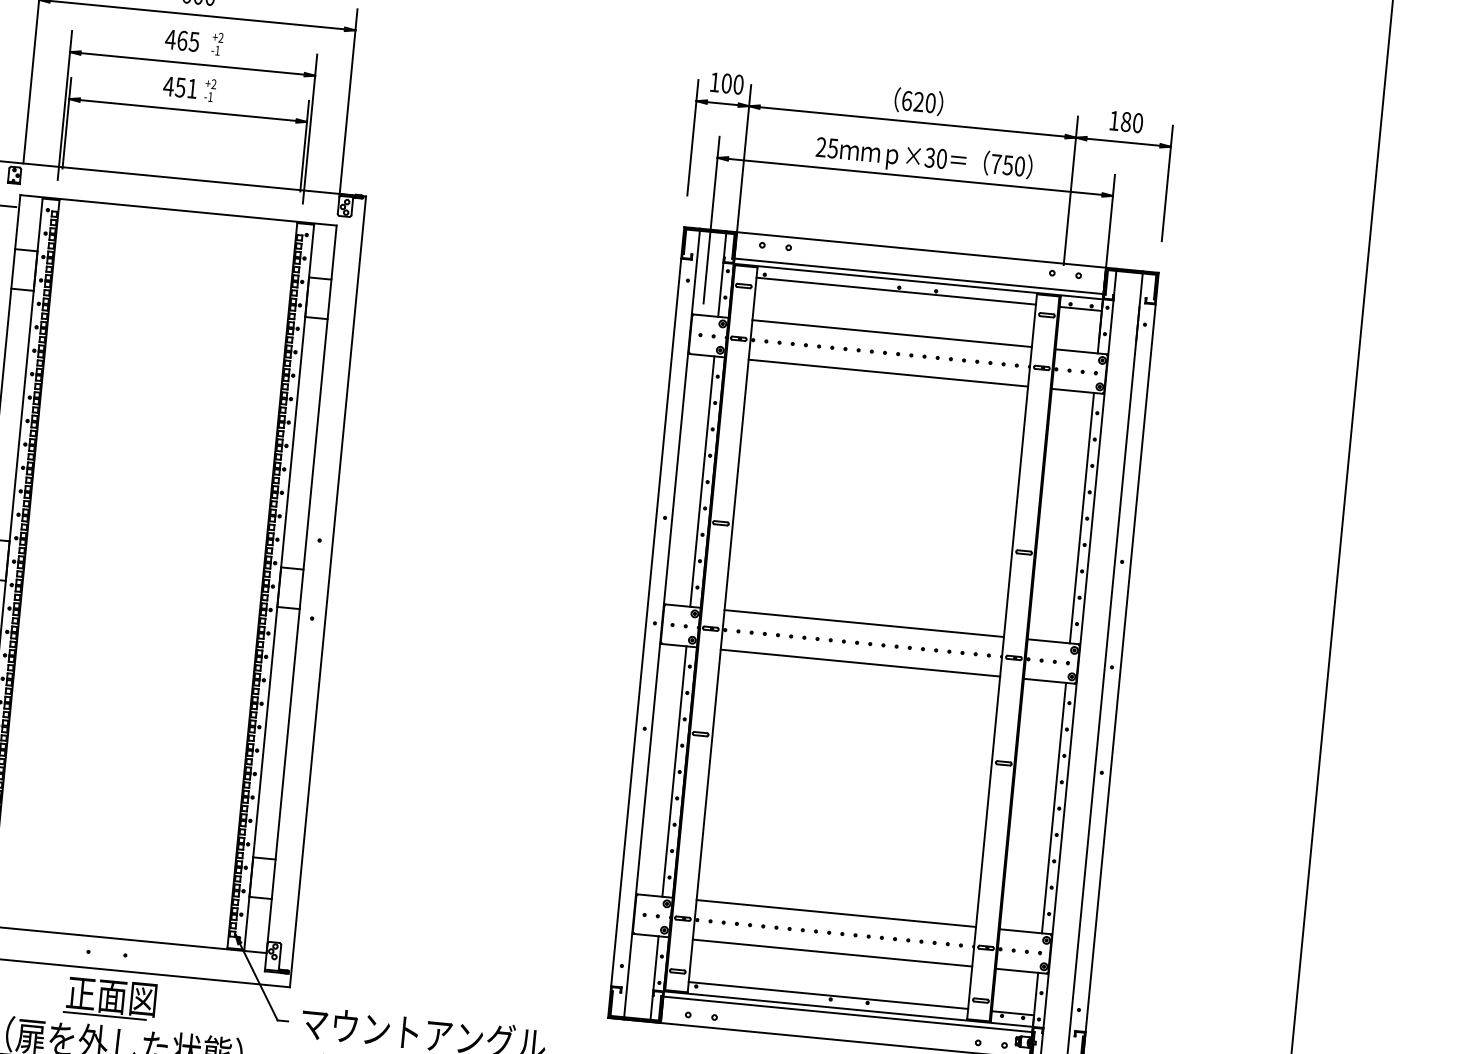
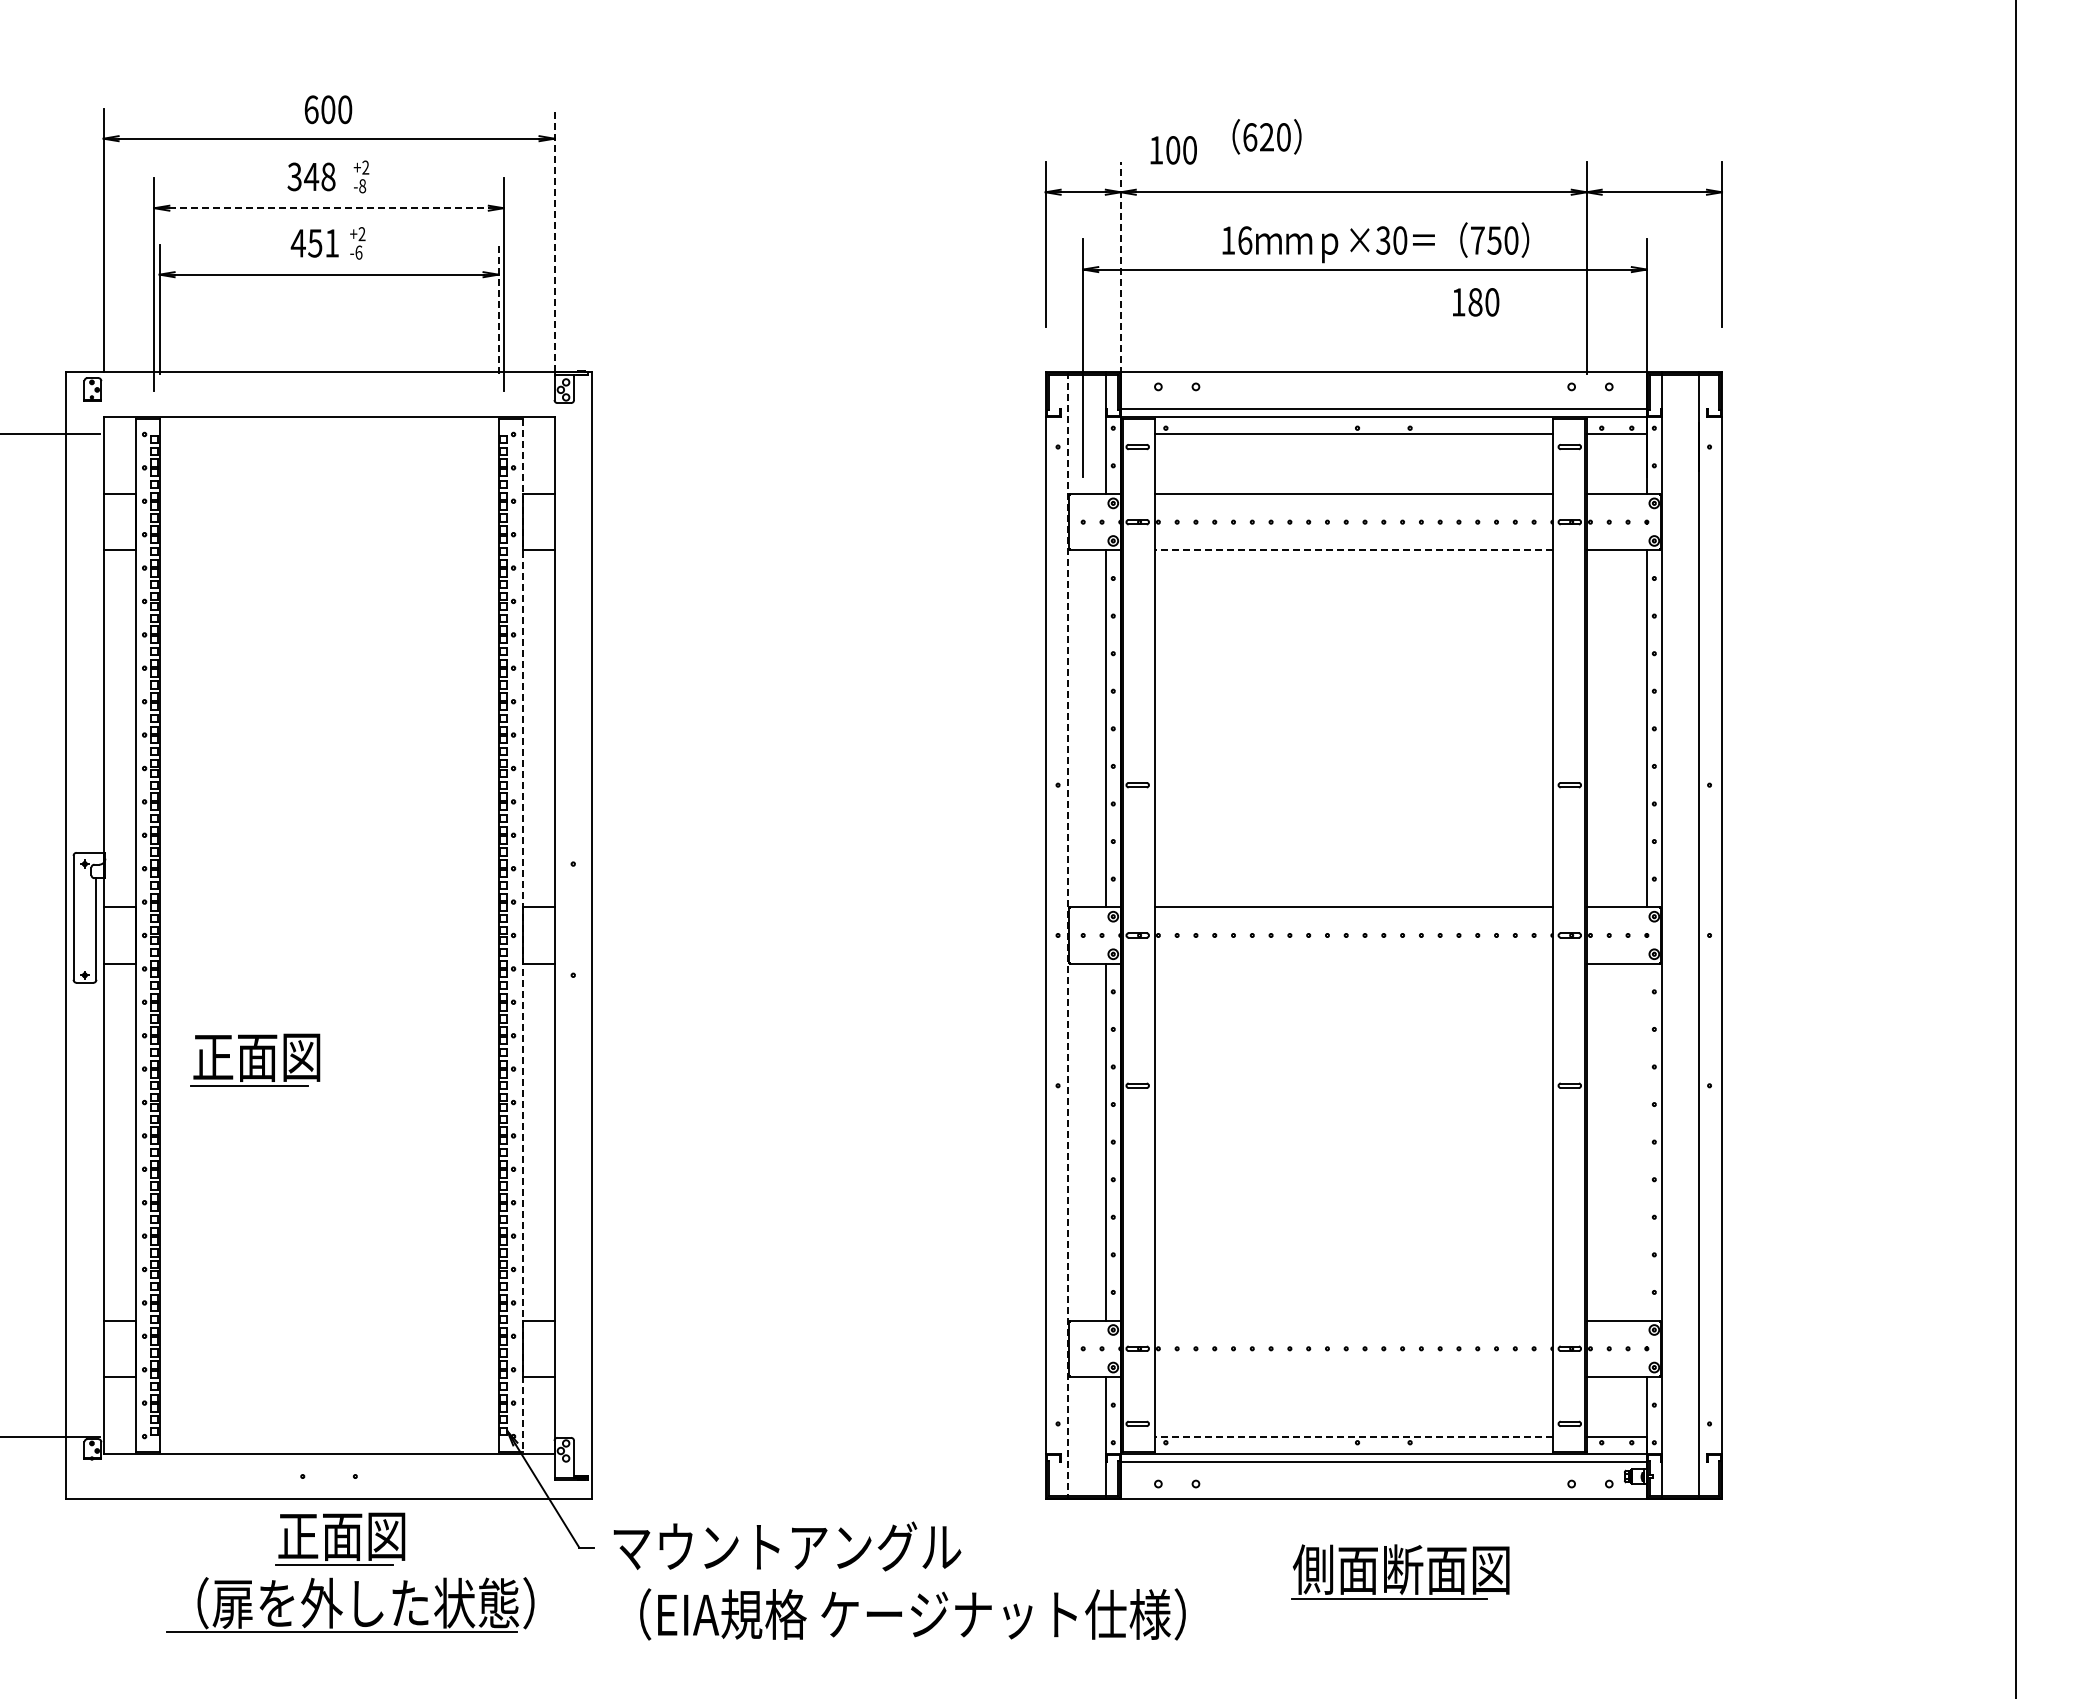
text: (182, 40) -> (311, 176), 465 -> 348
text: (217, 50) -> (362, 186), -1 -> -8
line: (192, 64) -> (329, 208), solid -> dashed
text: (727, 83) -> (1173, 150), moved
text: (210, 96) -> (358, 252), -1 -> -6
line: (348, 101) -> (554, 240), solid -> dashed
text: (918, 101) -> (1266, 136), moved
text: (1126, 122) -> (1476, 302), moved
line: (304, 146) -> (498, 309), solid -> dashed
text: (827, 147) -> (1236, 240), 25 -> 16
line: (743, 159) -> (1120, 268), solid -> dashed
line: (888, 373) -> (1353, 550), solid -> dashed
line: (279, 587) -> (522, 935), solid -> dashed
line: (662, 624) -> (1068, 935), solid -> dashed
part: (83, 656) -> (255, 1059), added
line: (860, 662) -> (1353, 963), removed
line: (1053, 807) -> (1646, 1141), removed
line: (836, 913) -> (1353, 1320), removed
line: (832, 952) -> (1353, 1376), removed
line: (828, 995) -> (1353, 1437), solid -> dashed

